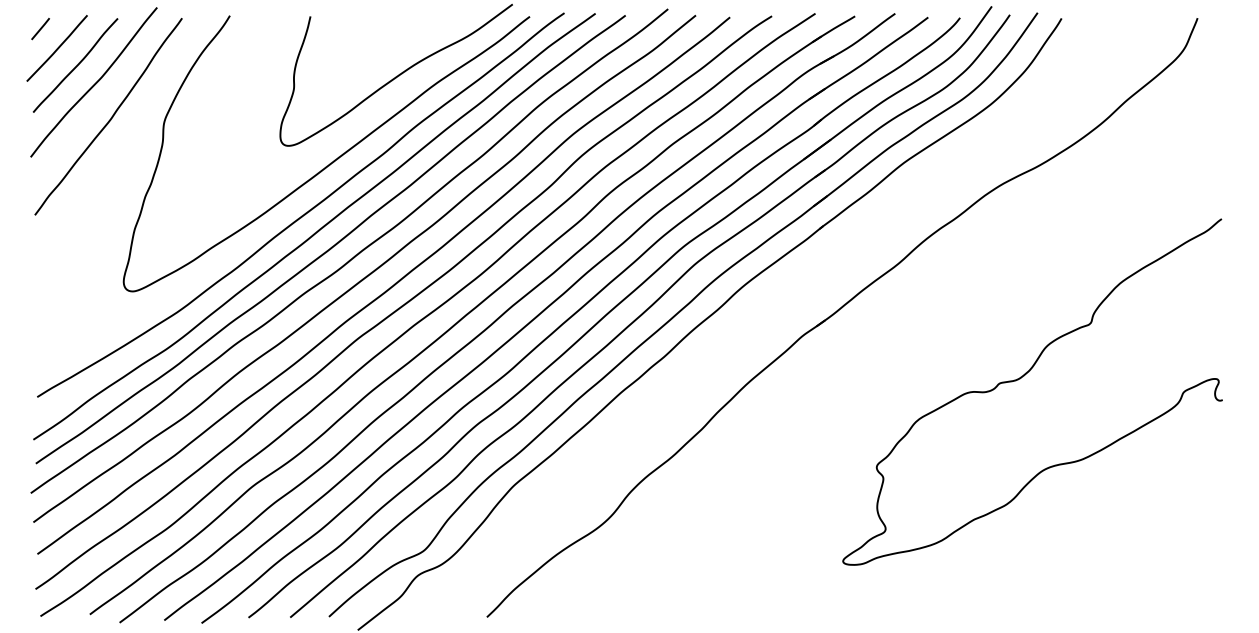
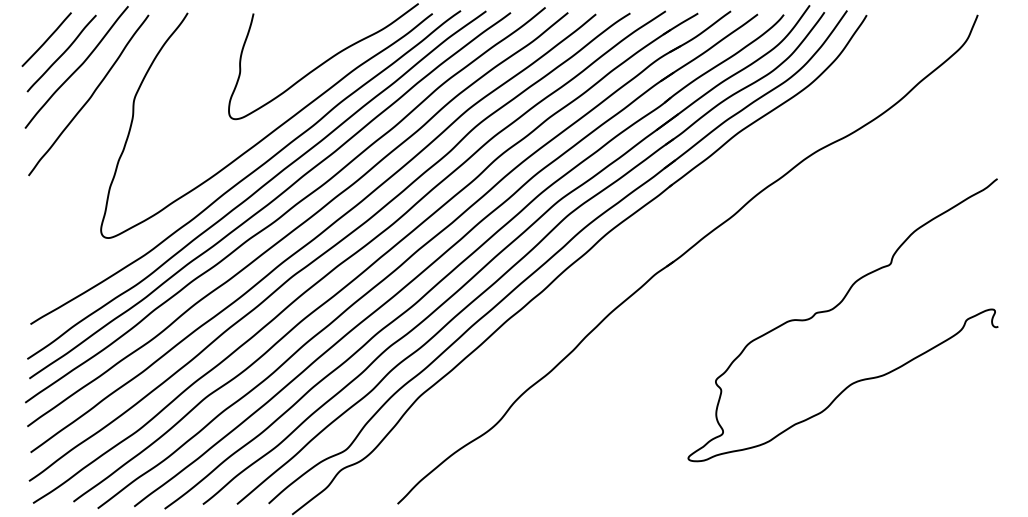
line: (39, 28) -> (32, 23), removed

